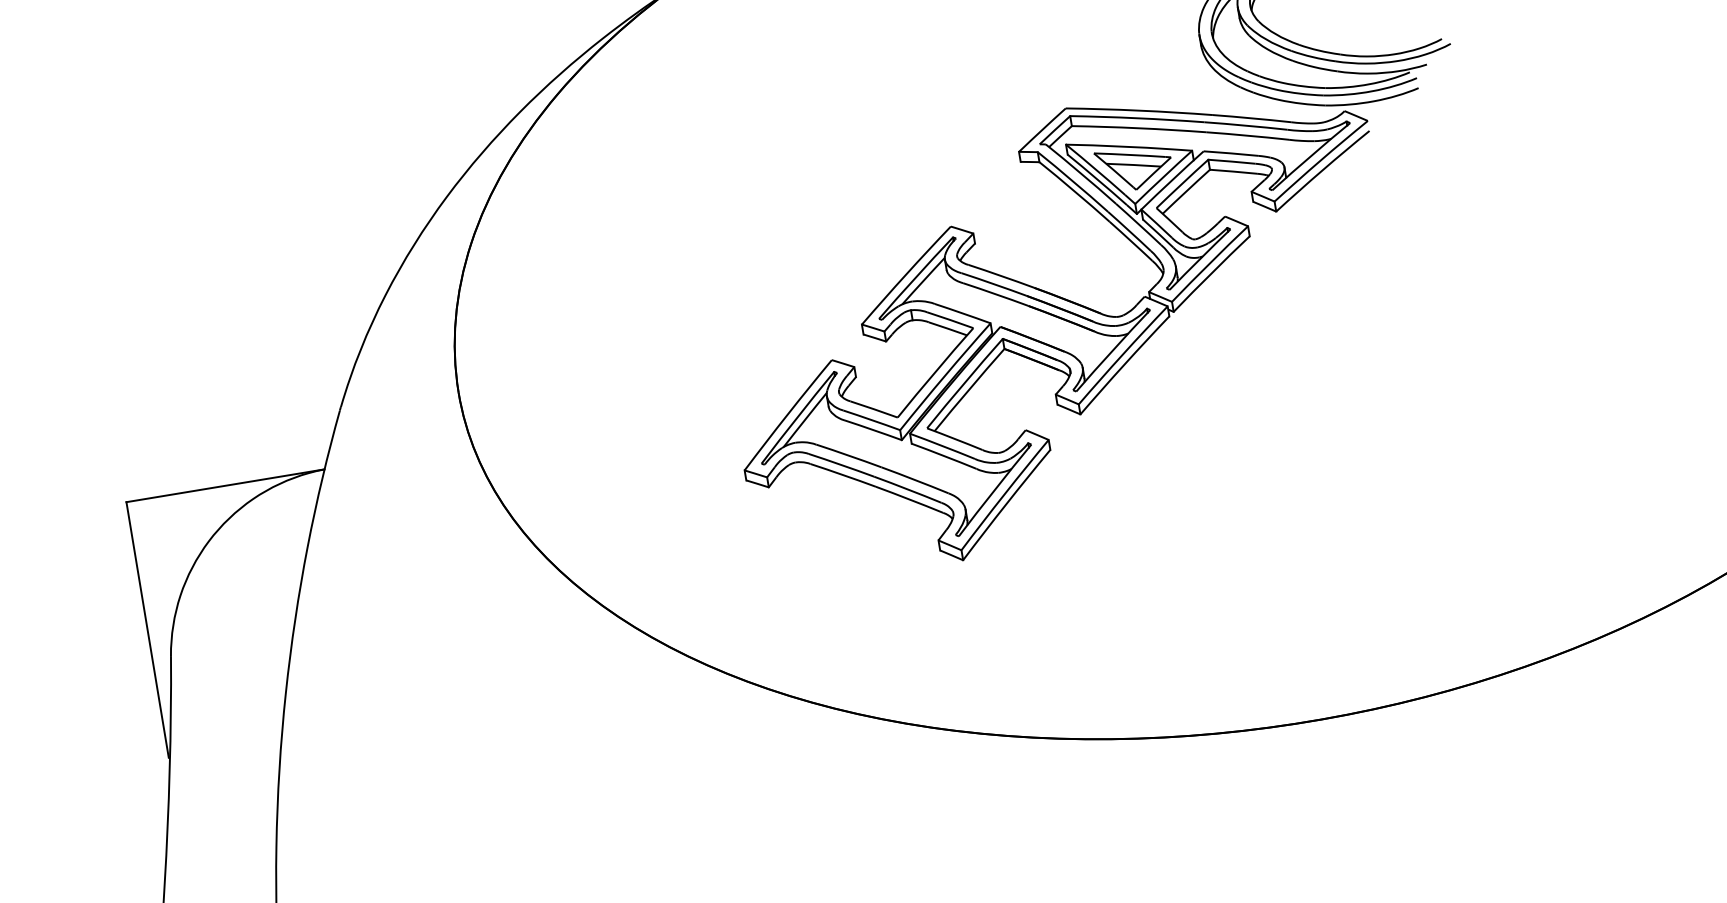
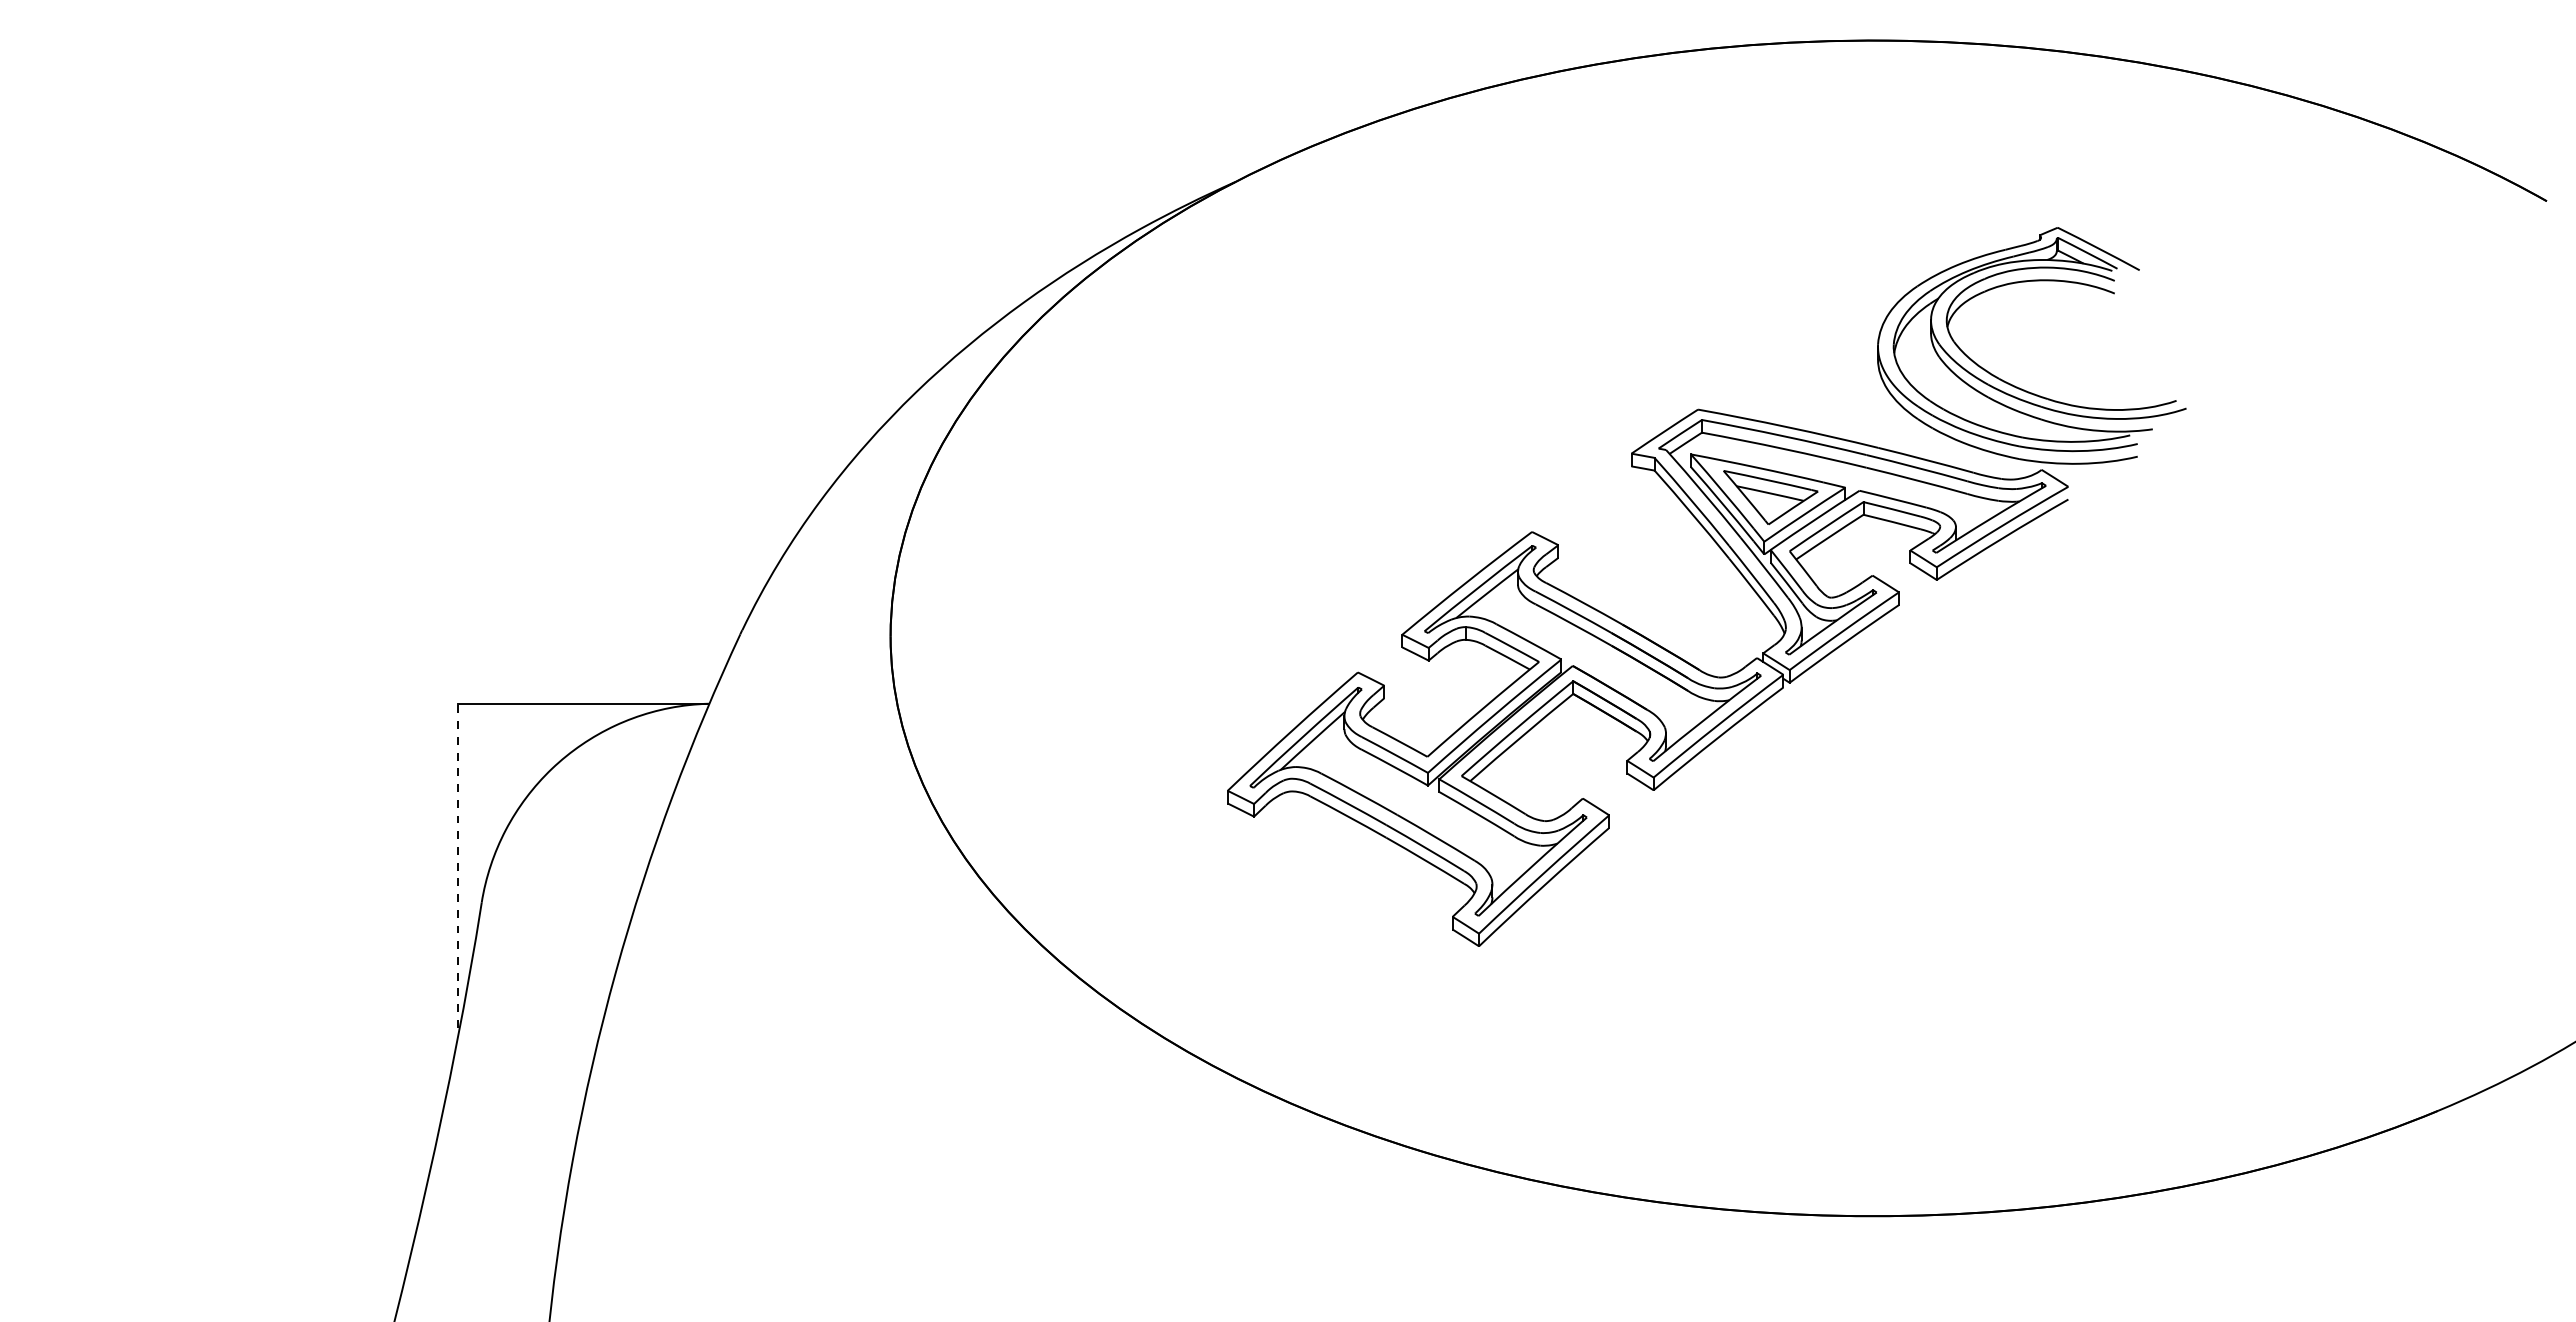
line: (147, 629) -> (458, 865), solid -> dashed

